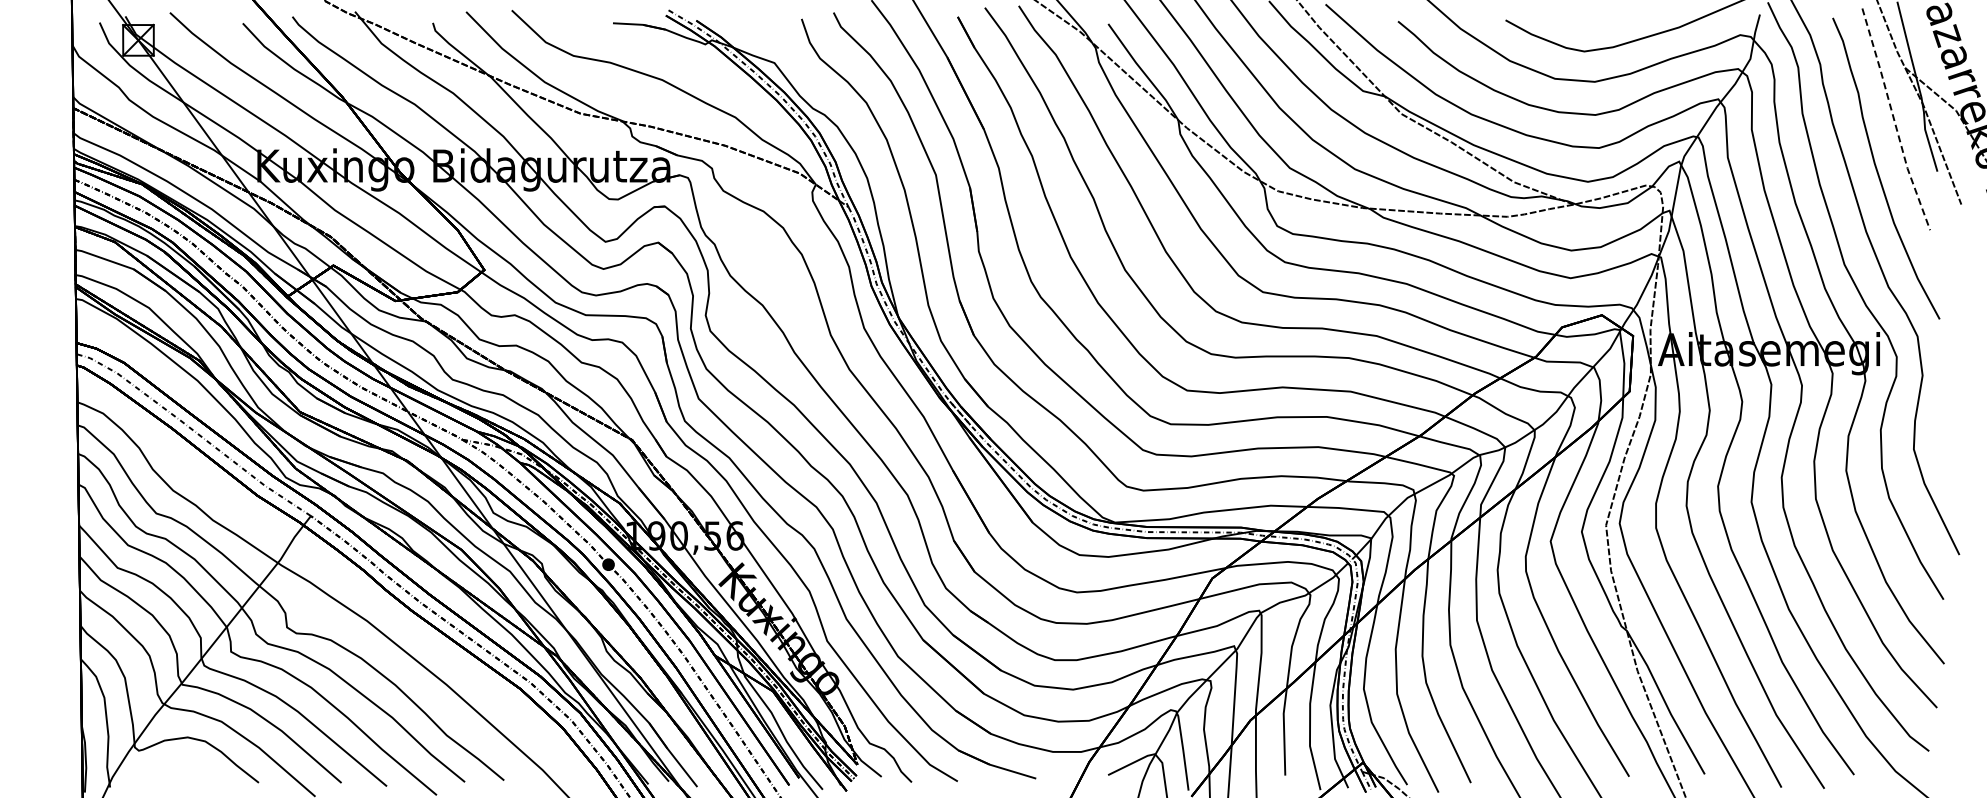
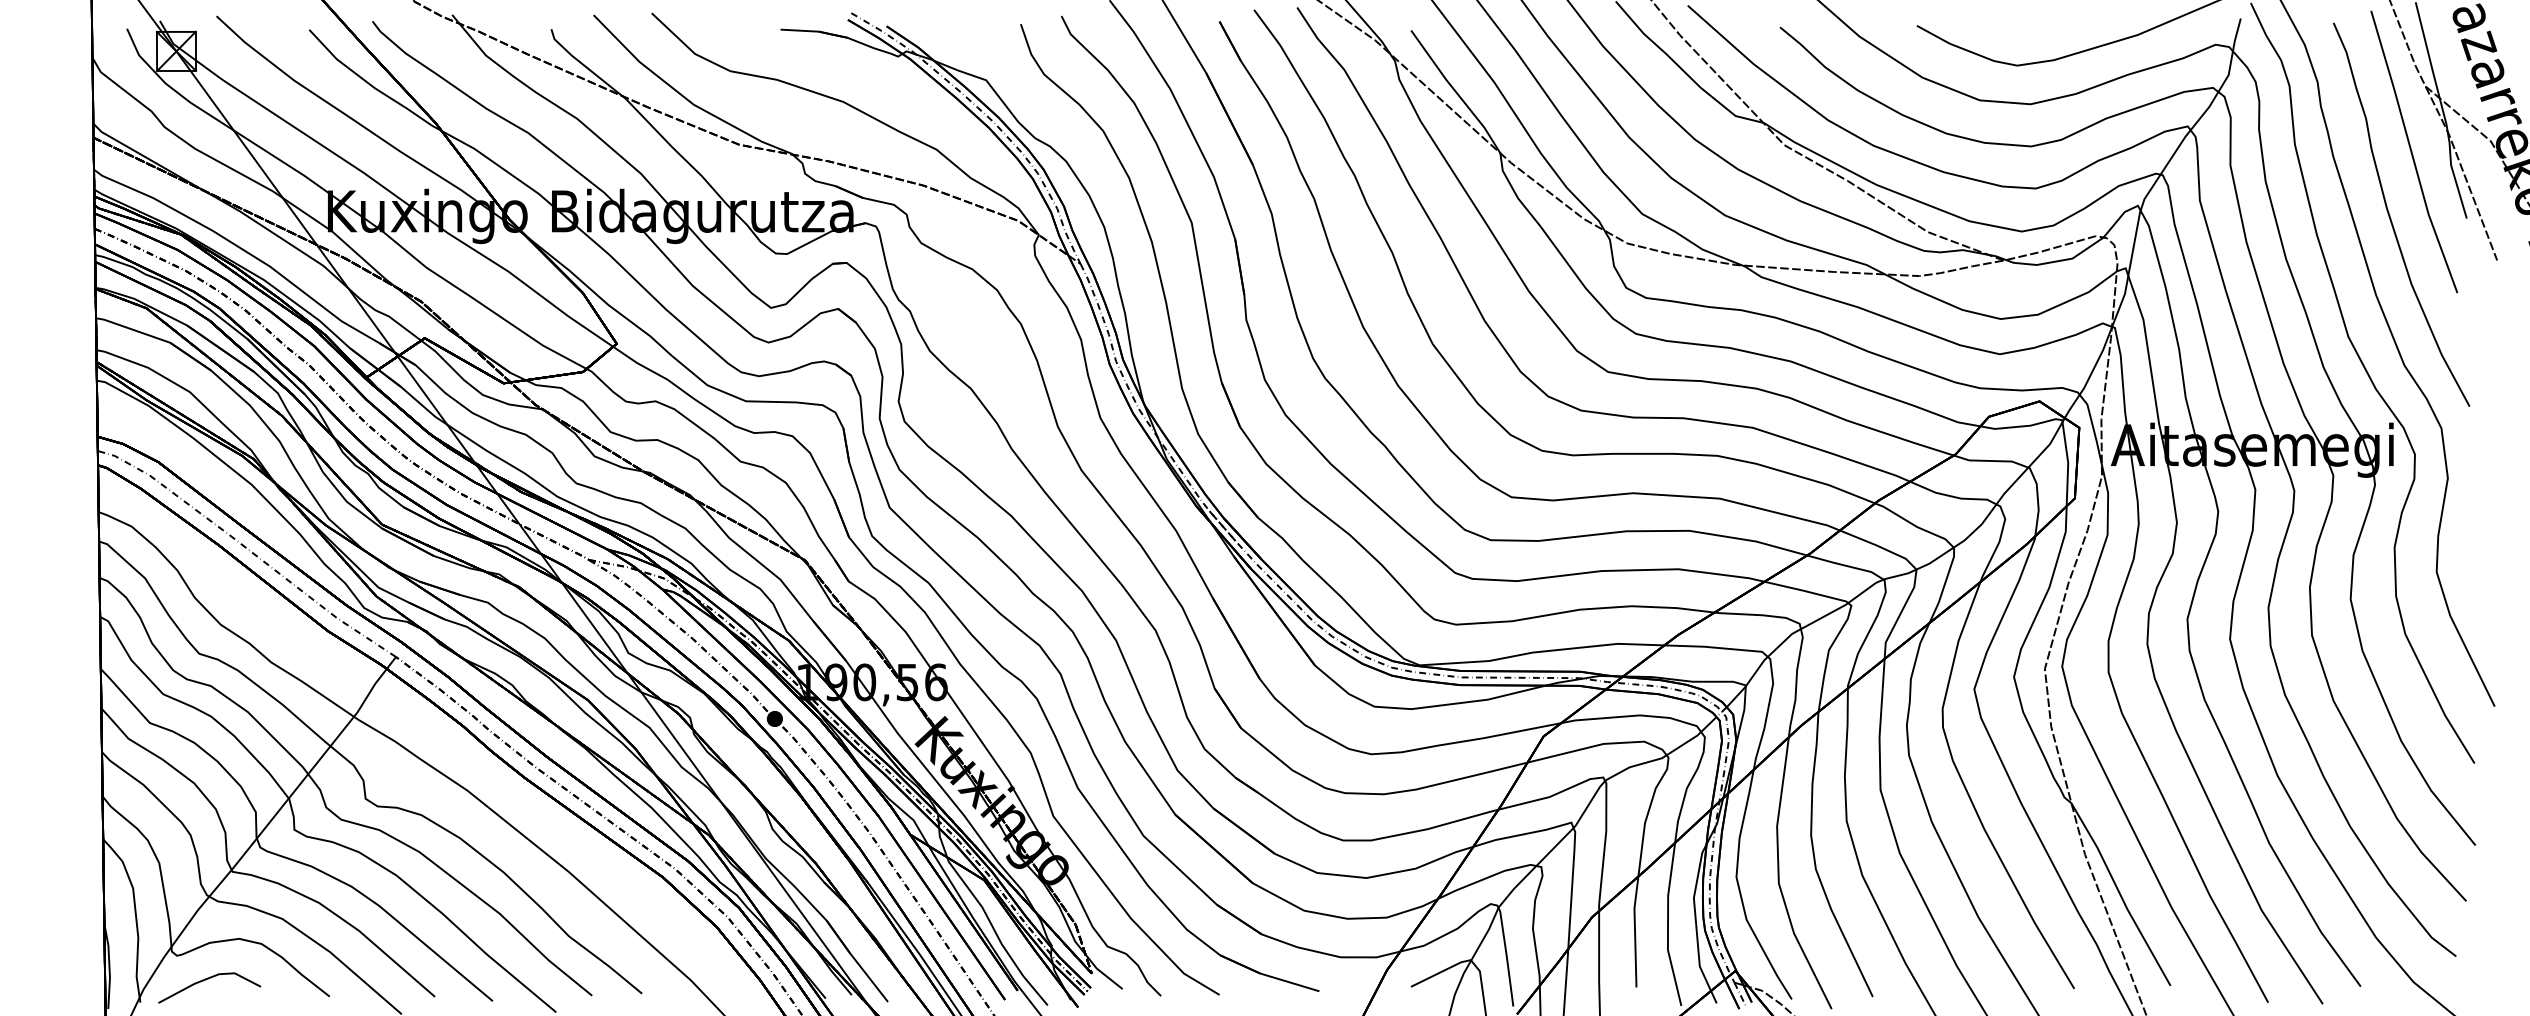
line: (1894, 120) -> (2412, 153), dashed -> solid
line: (161, 770) -> (205, 980), added

